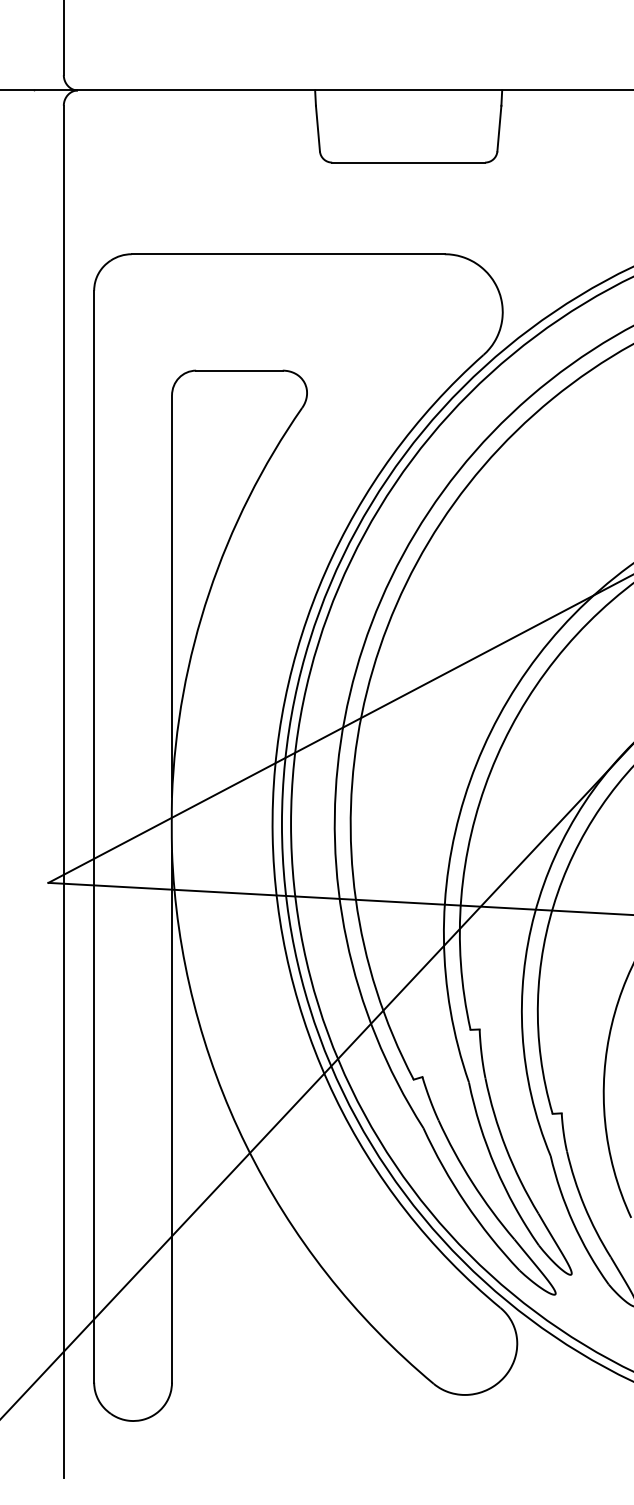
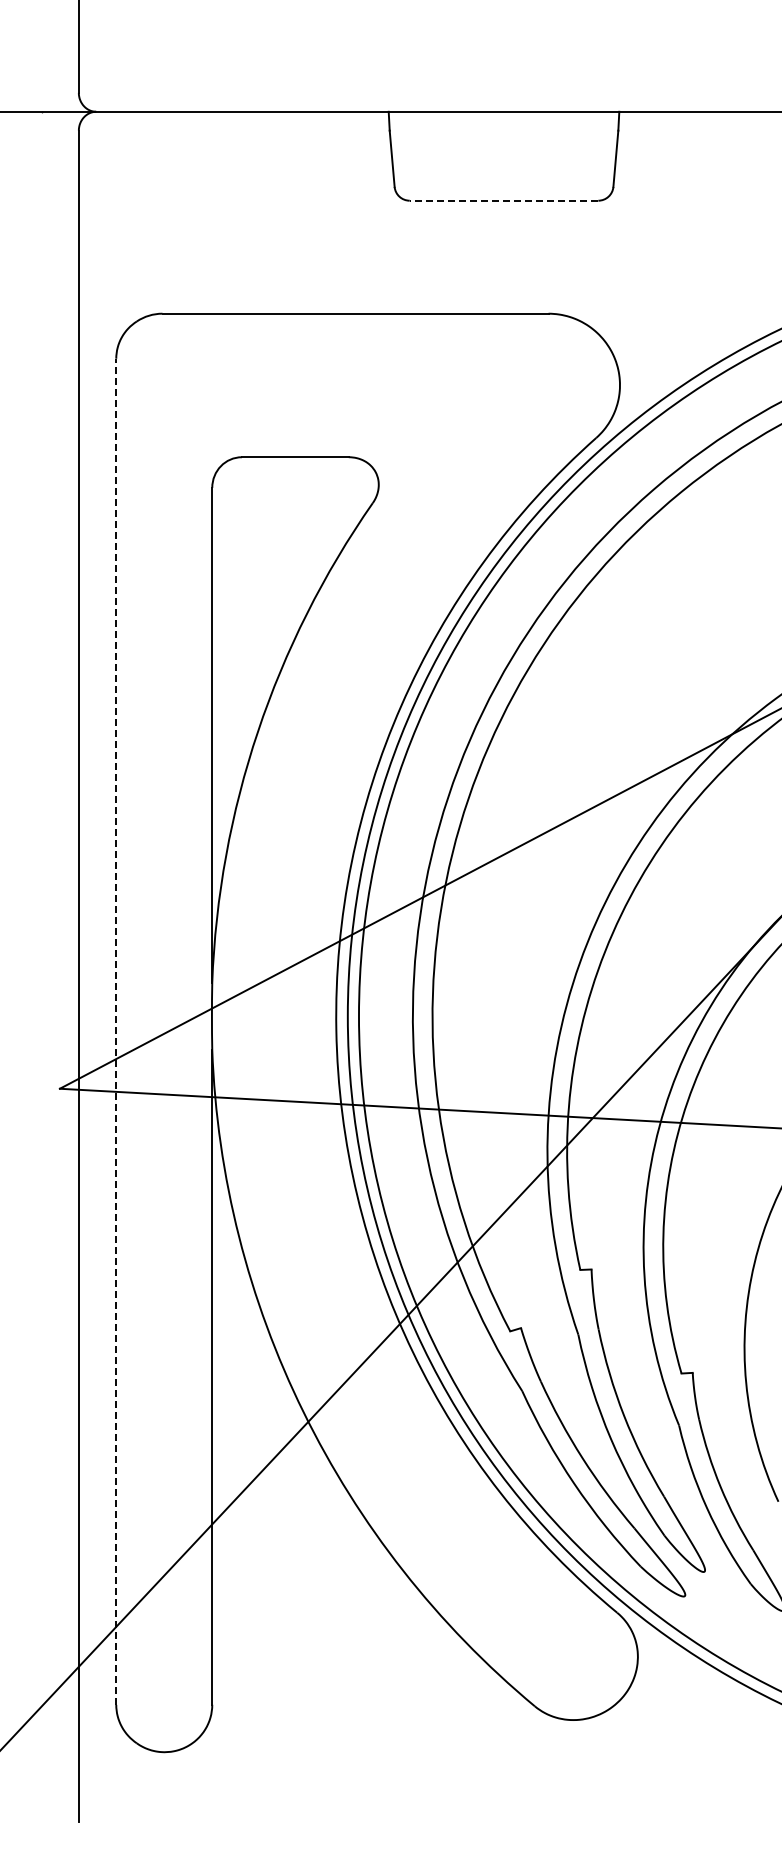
line: (408, 162) -> (503, 200), solid -> dashed
line: (94, 836) -> (116, 1031), solid -> dashed

